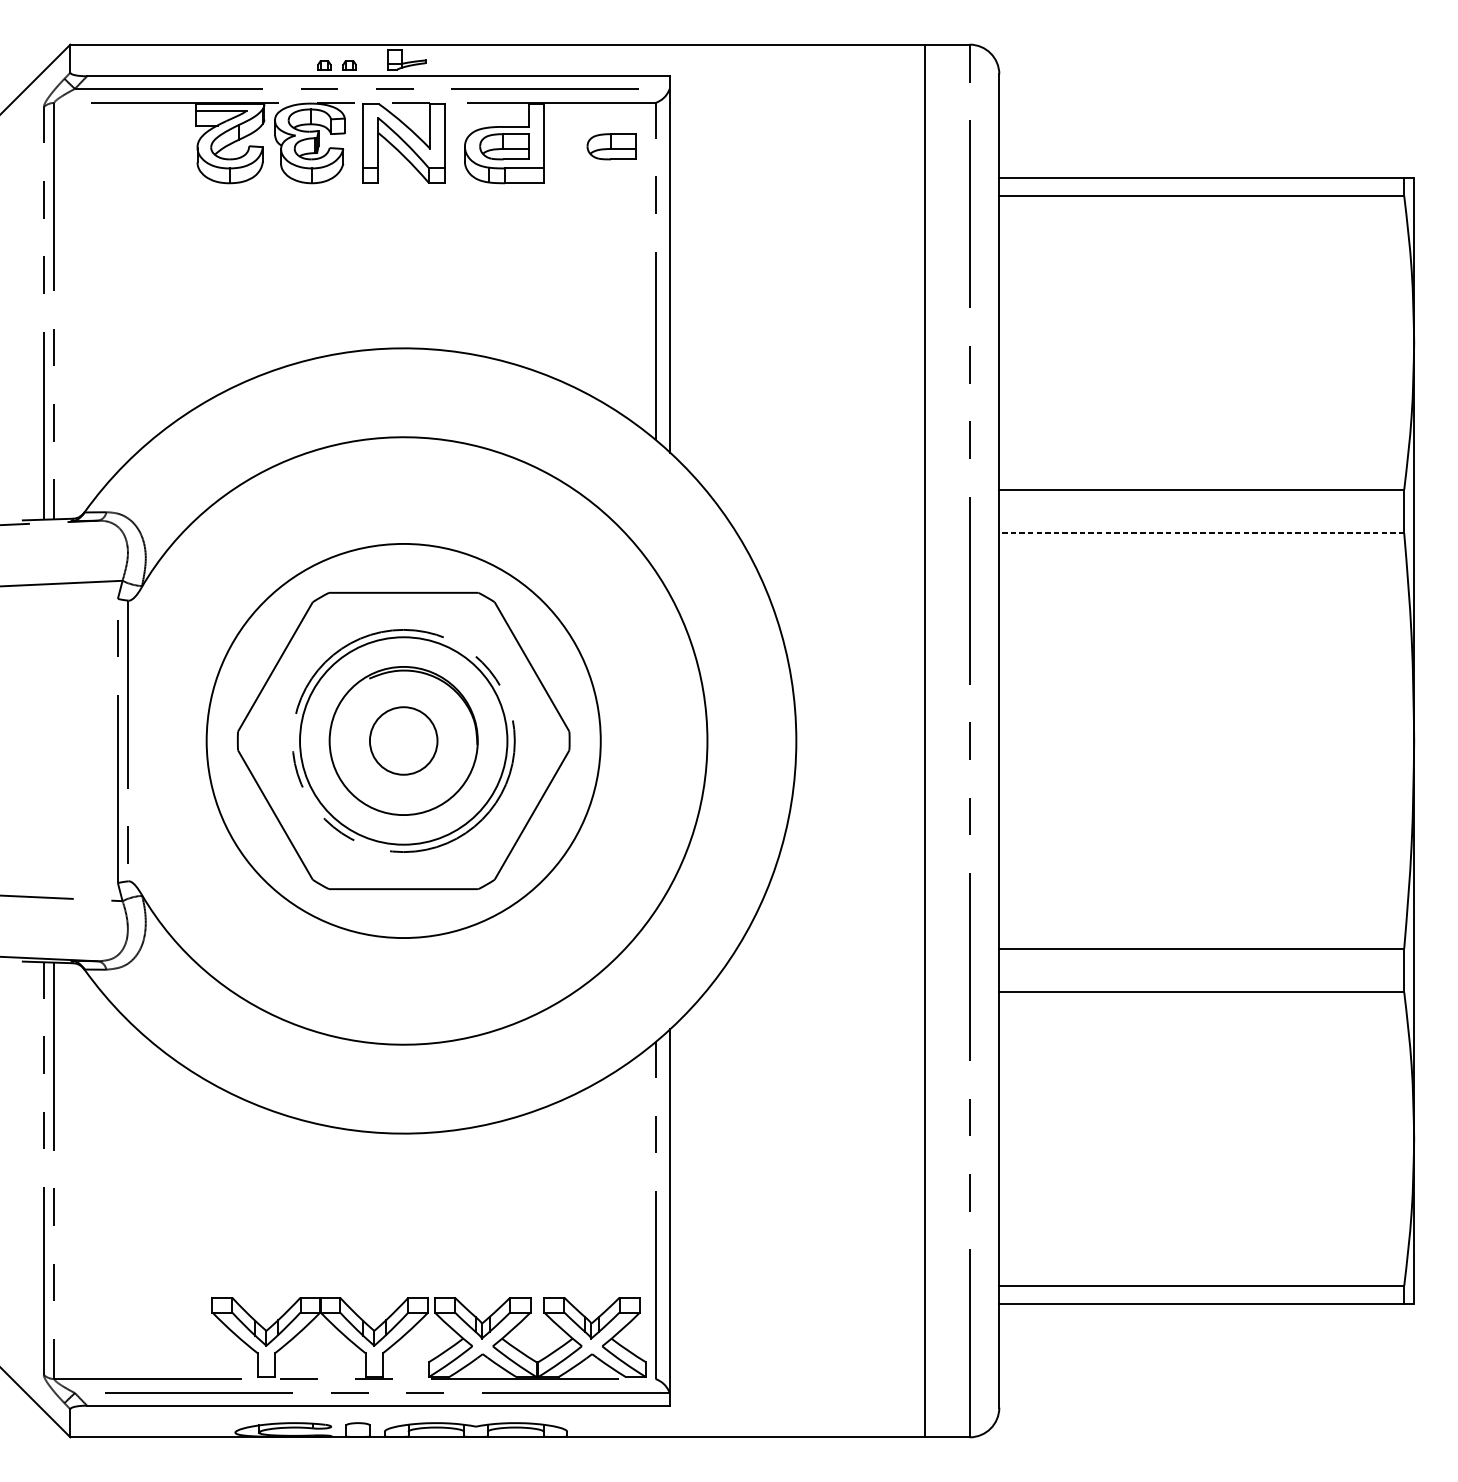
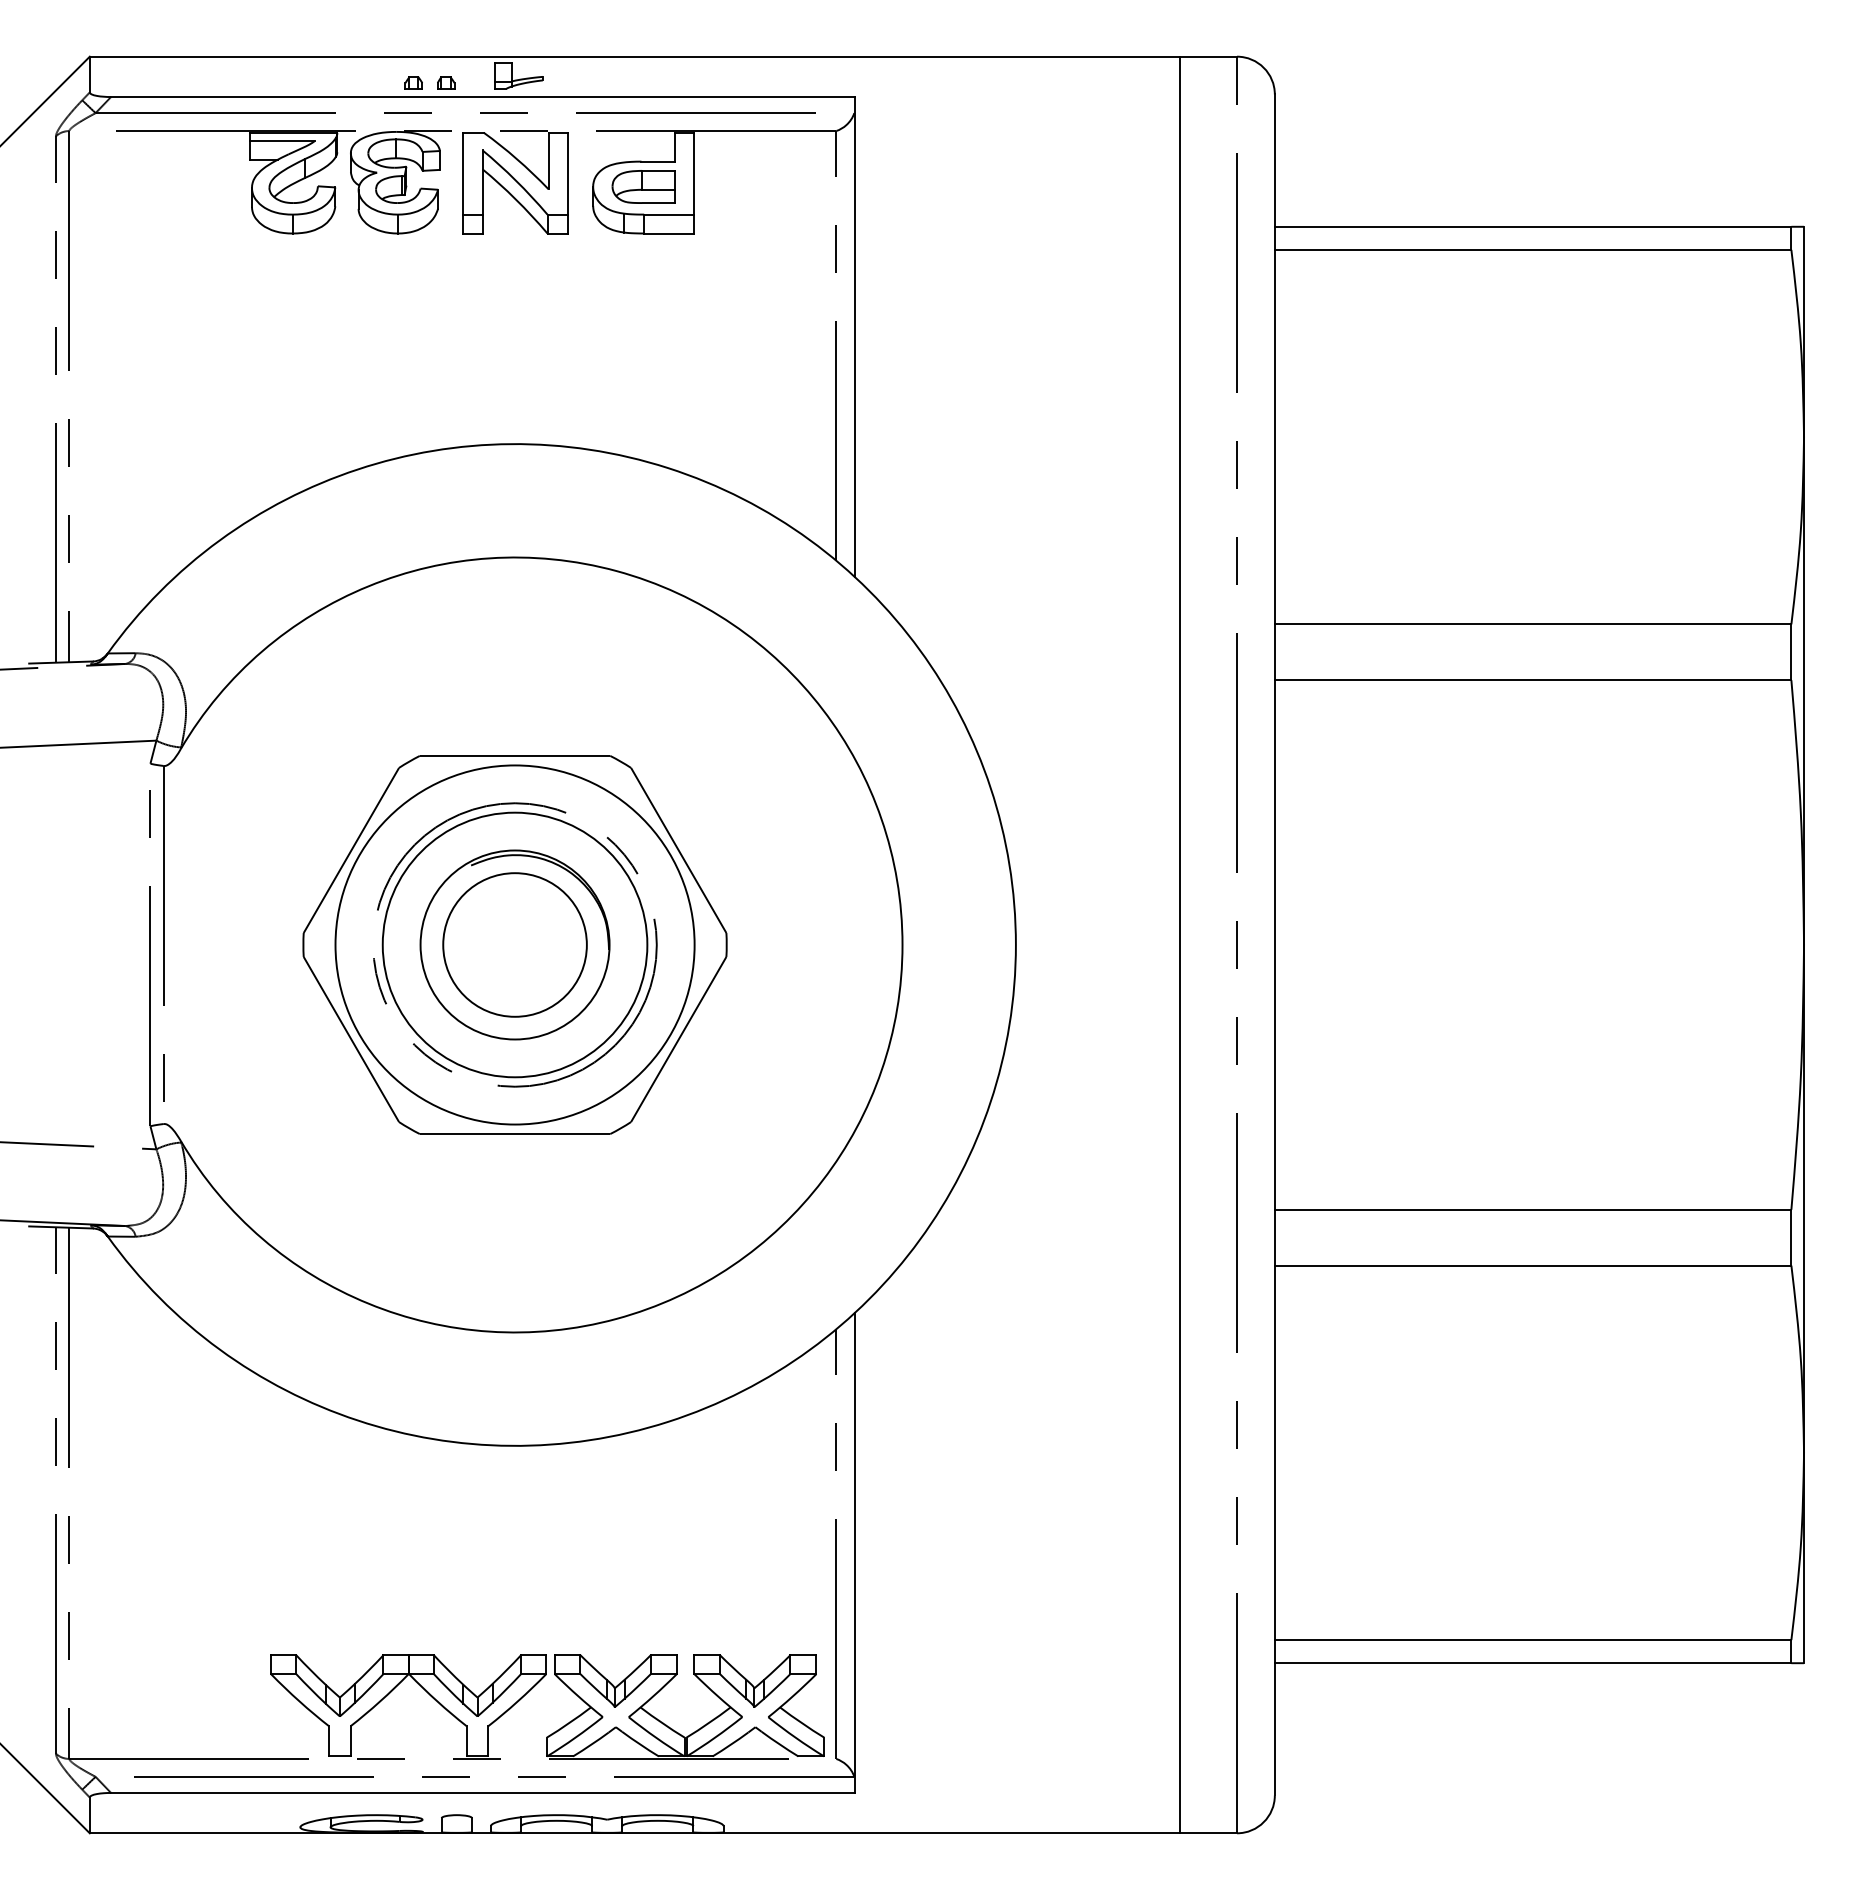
part: (611, 146) -> (780, 186), removed
line: (1201, 533) -> (1532, 680), dashed -> solid
circle: (403, 740) -> (514, 944), size x0.71
circle: (403, 740) -> (514, 944), size x1.67

